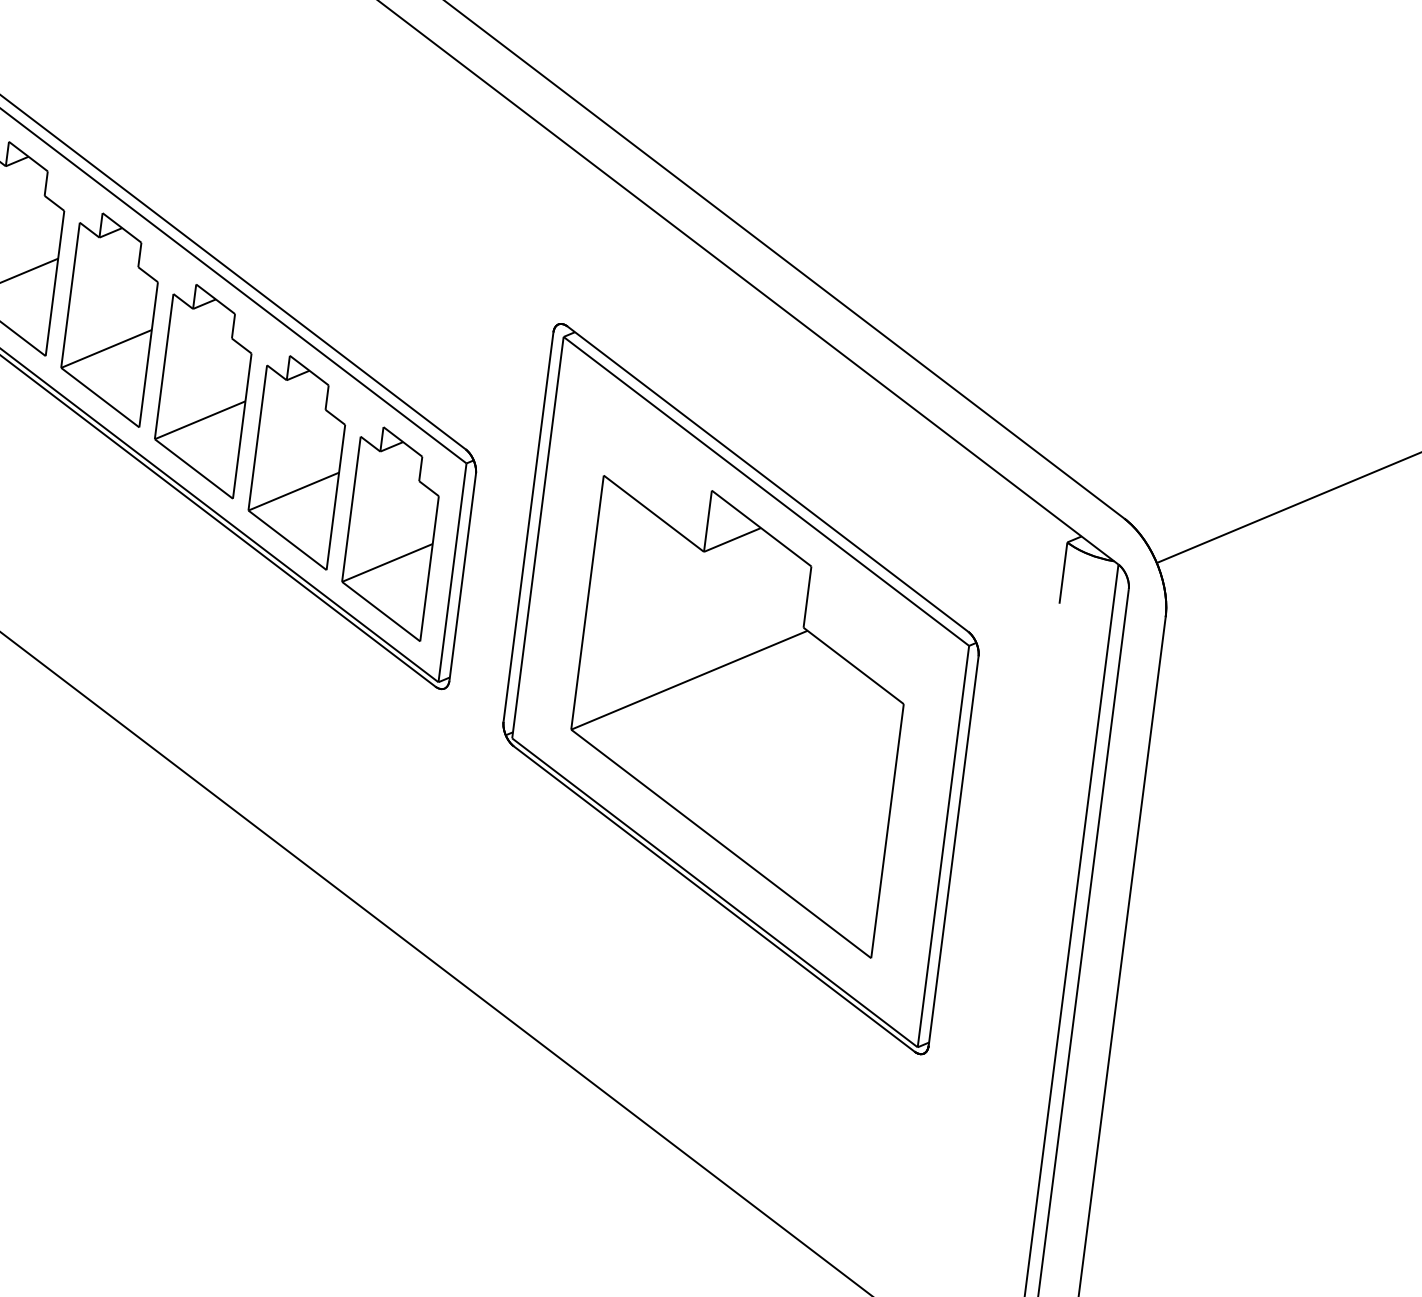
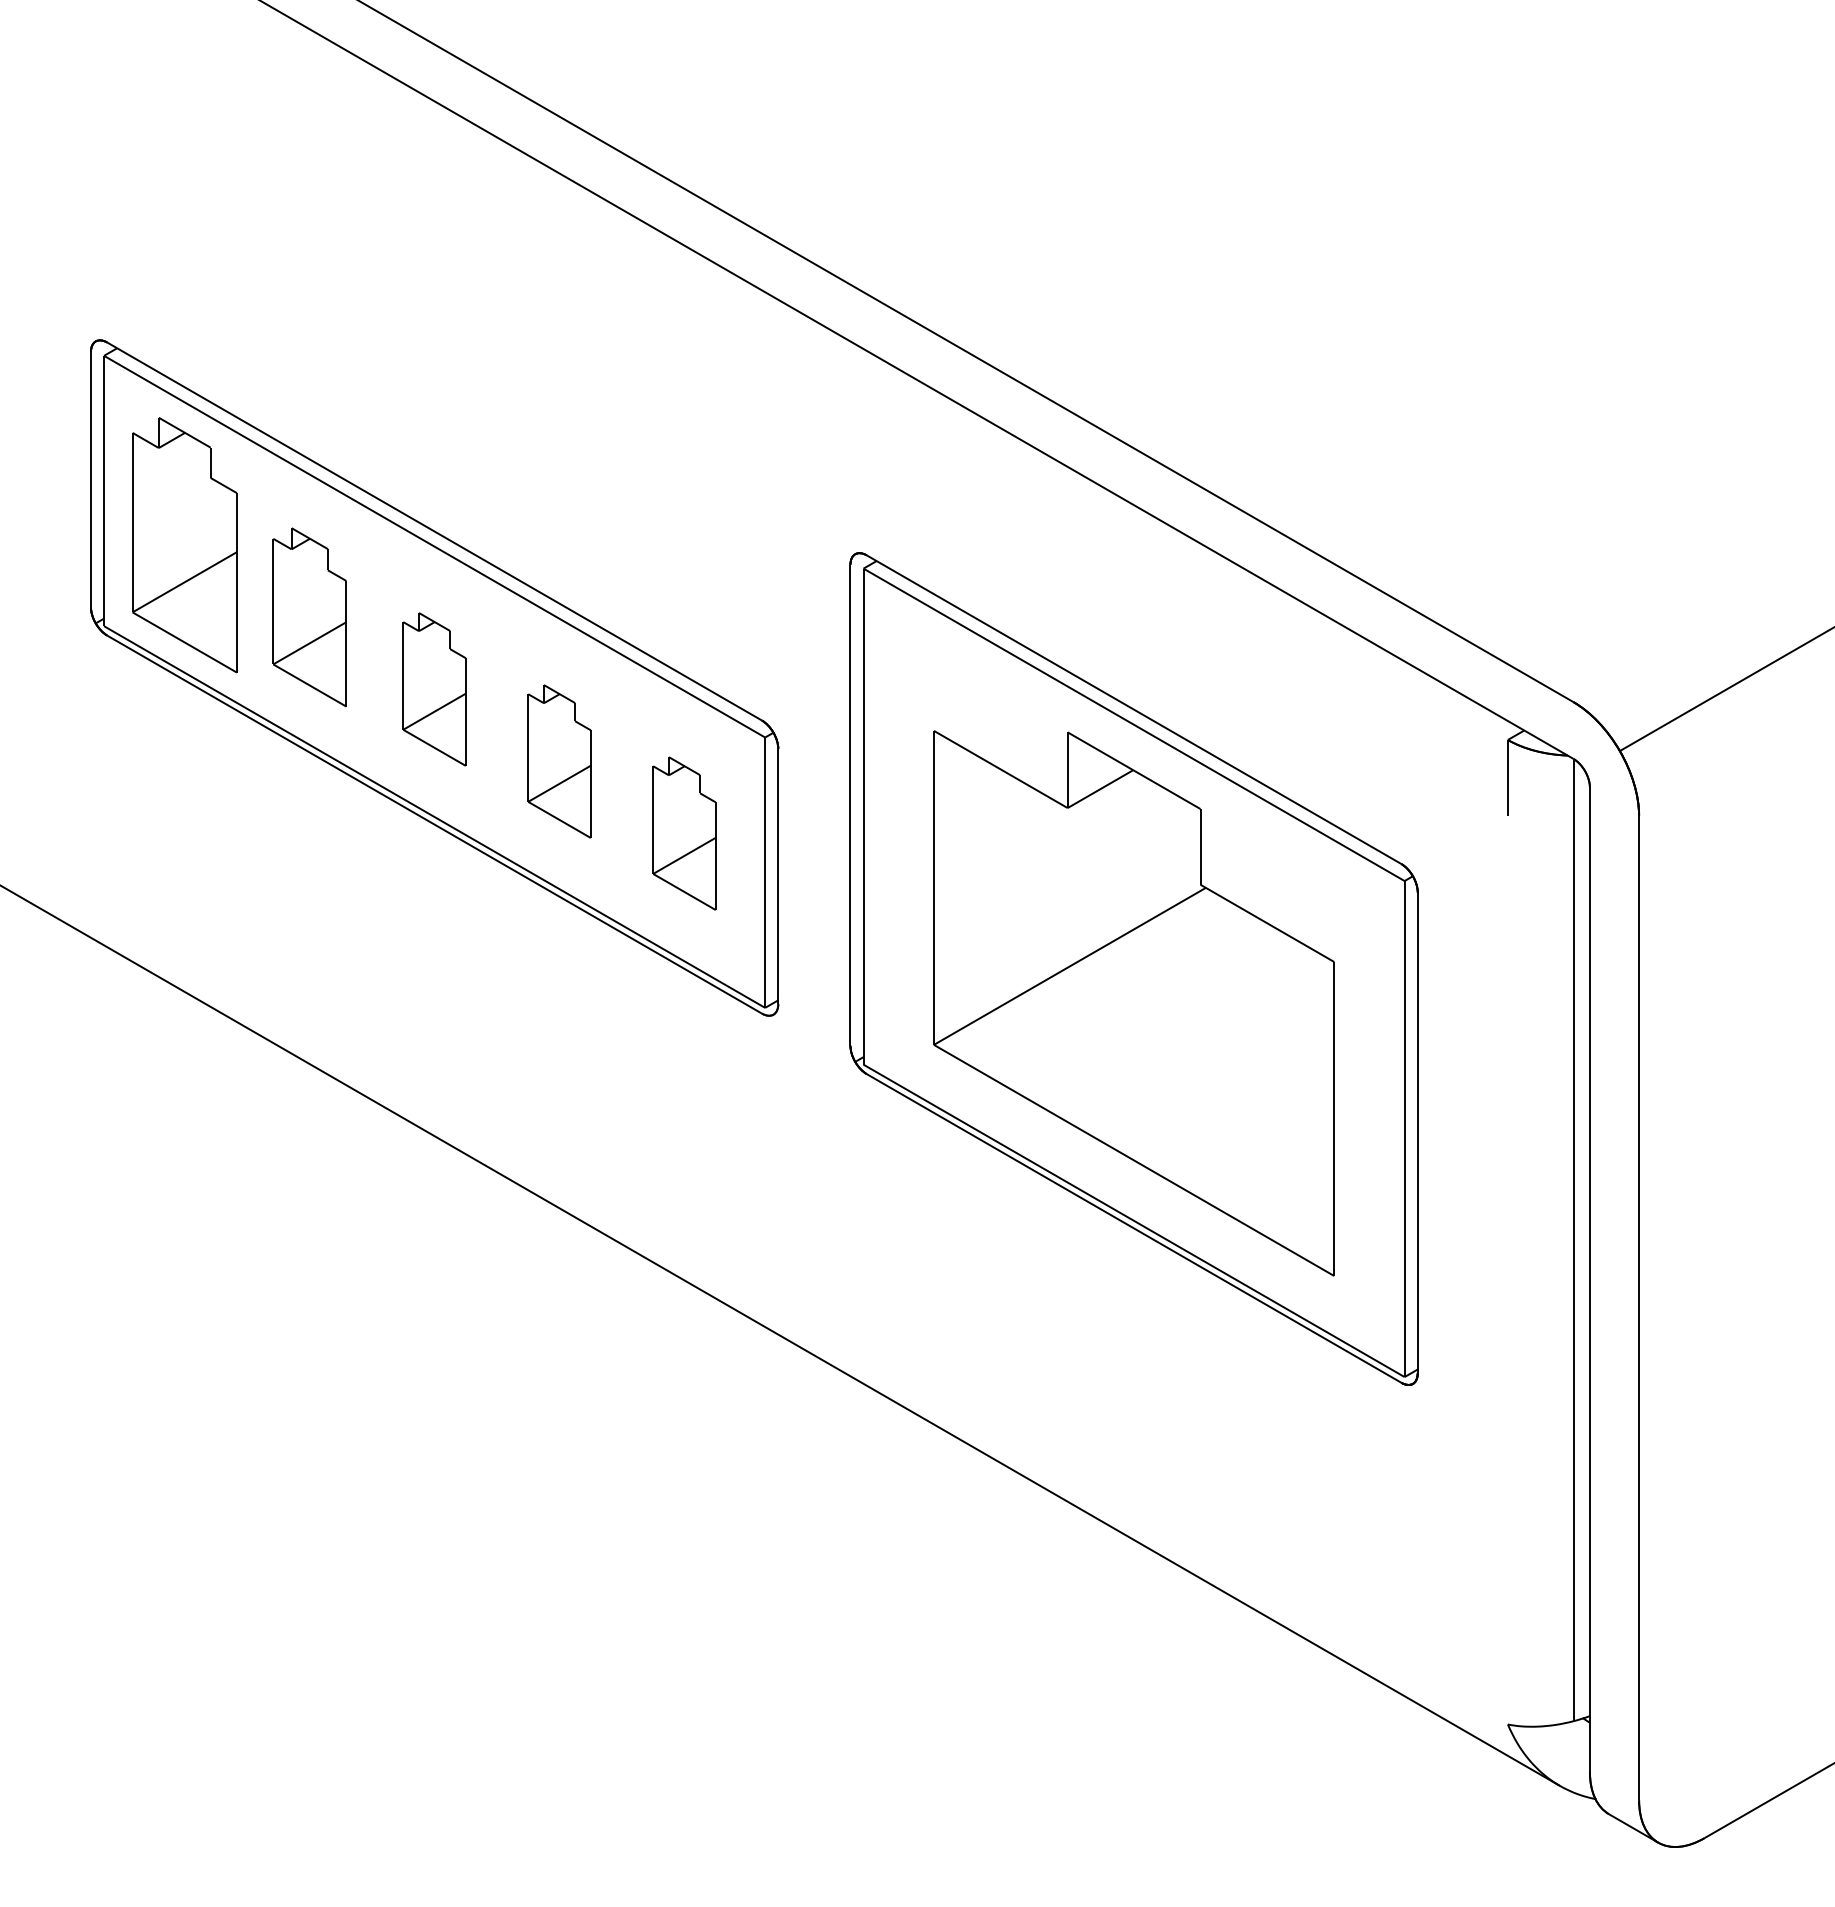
part: (110, 319) -> (309, 617), size x0.7
part: (203, 390) -> (434, 689), size x0.6
part: (297, 461) -> (559, 761), size x0.6
part: (391, 532) -> (684, 833), size x0.6

